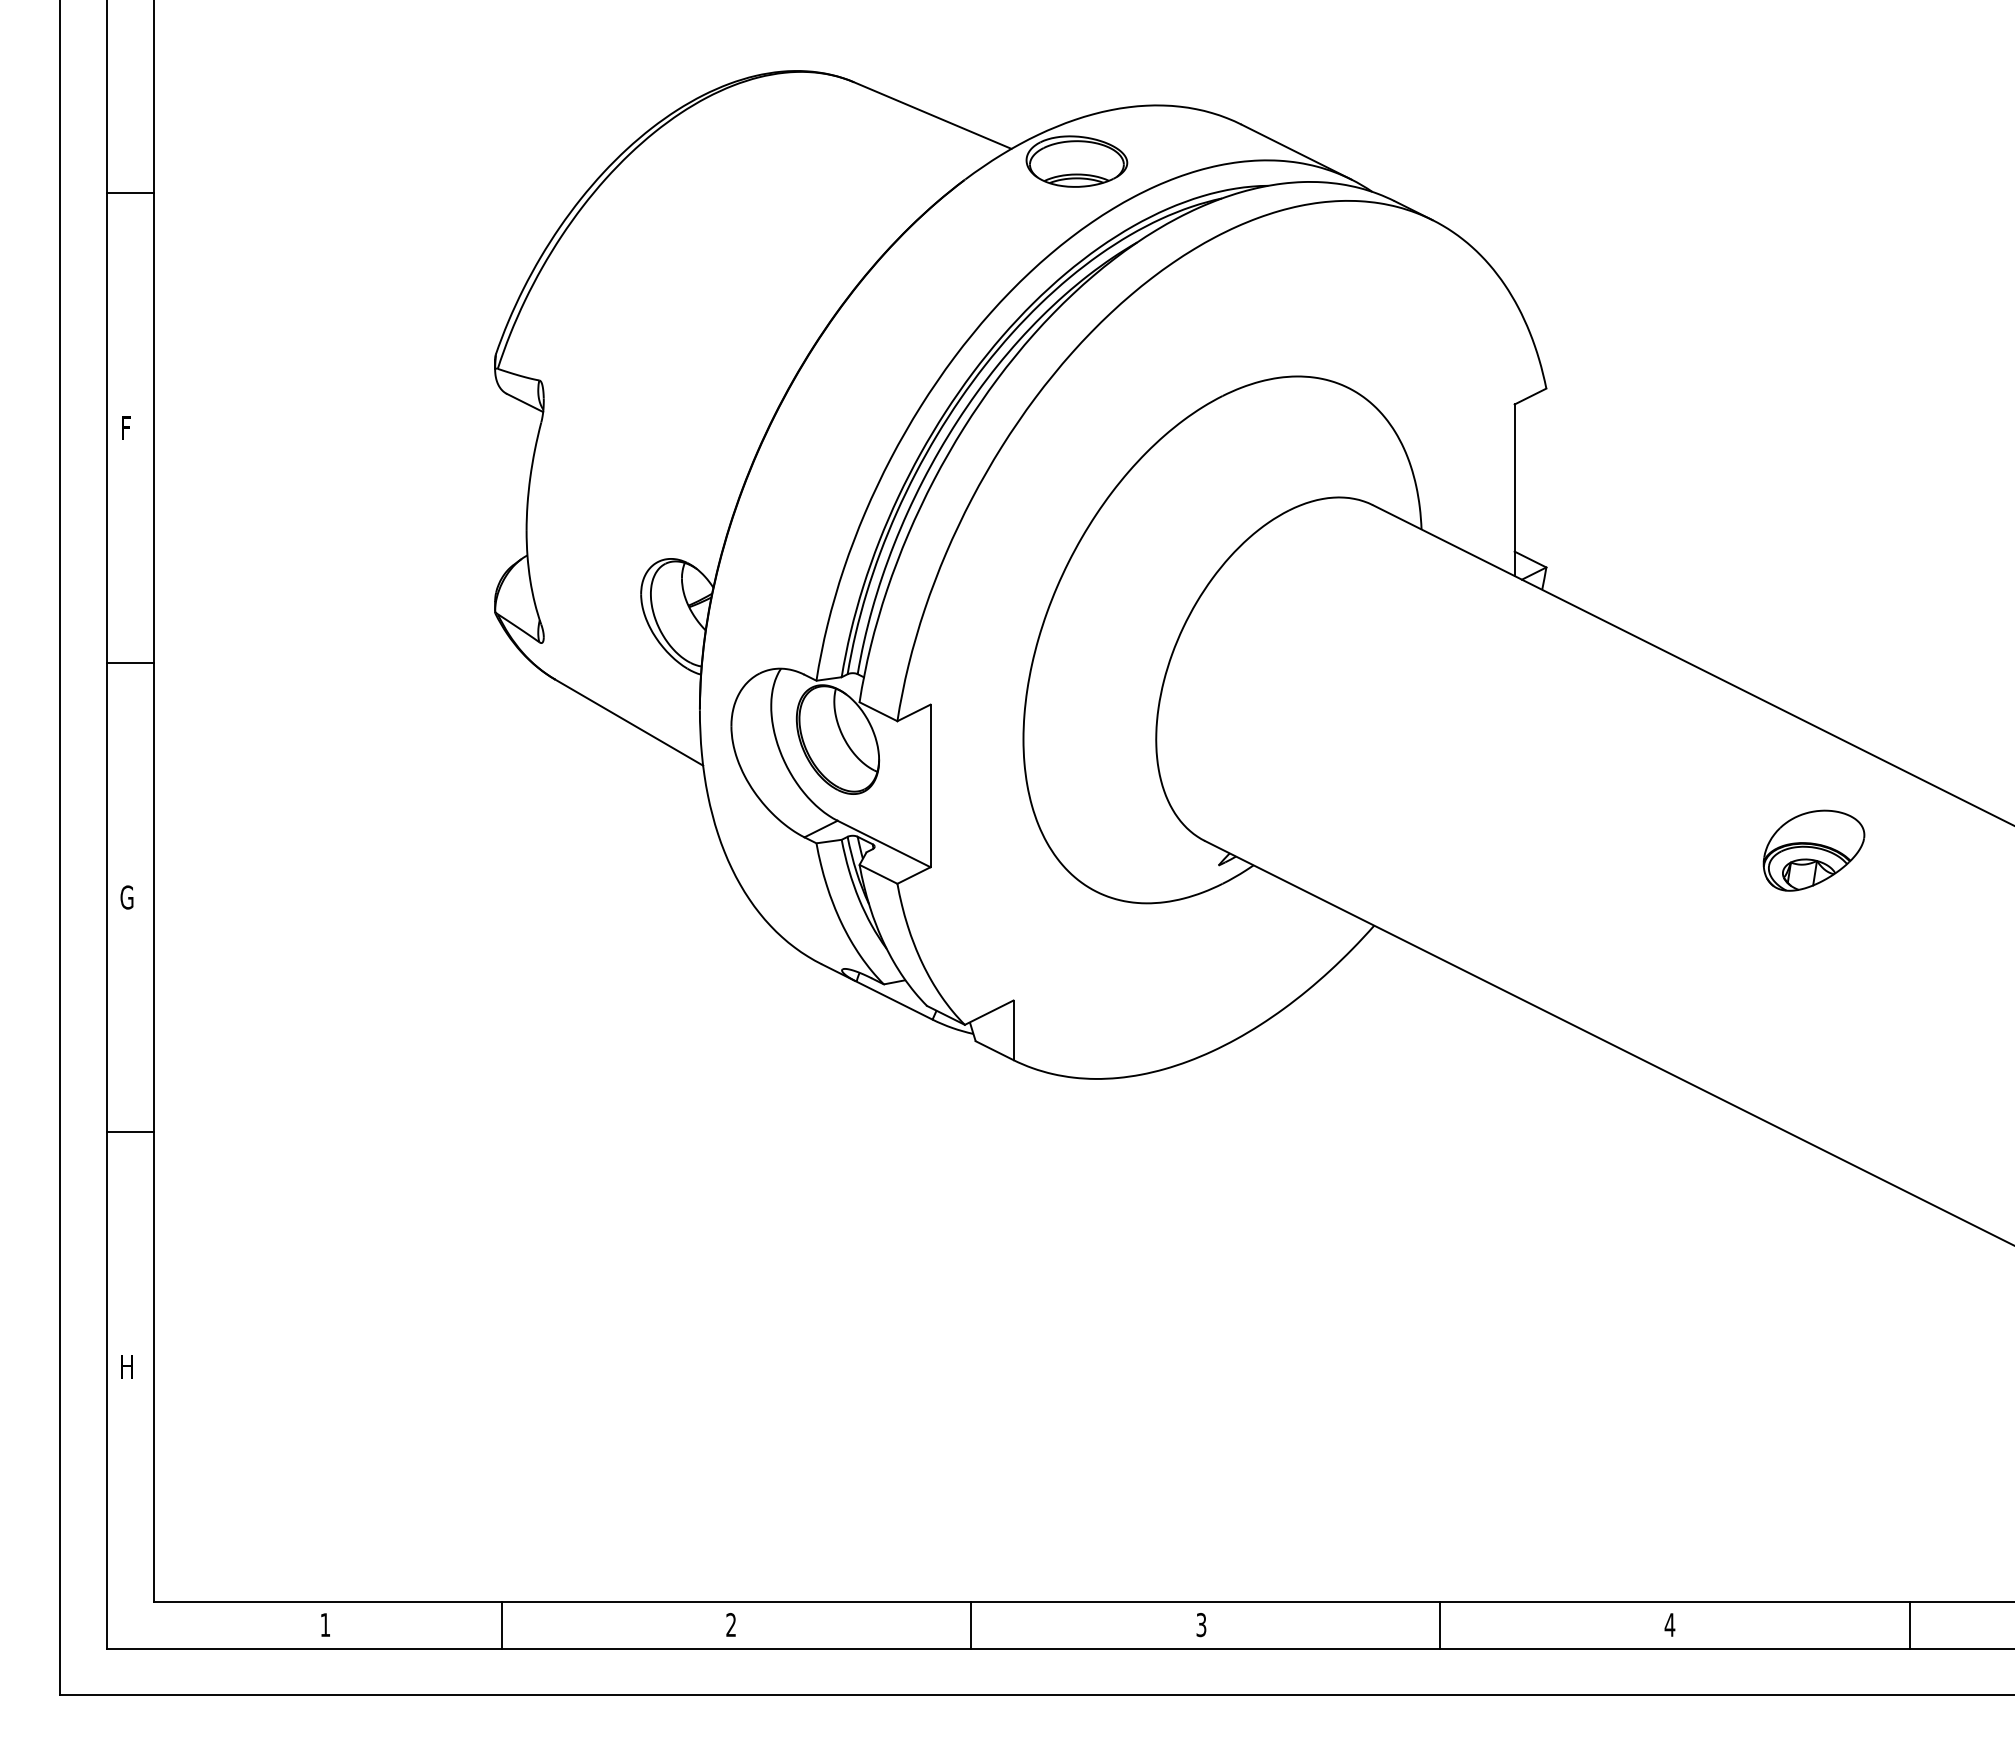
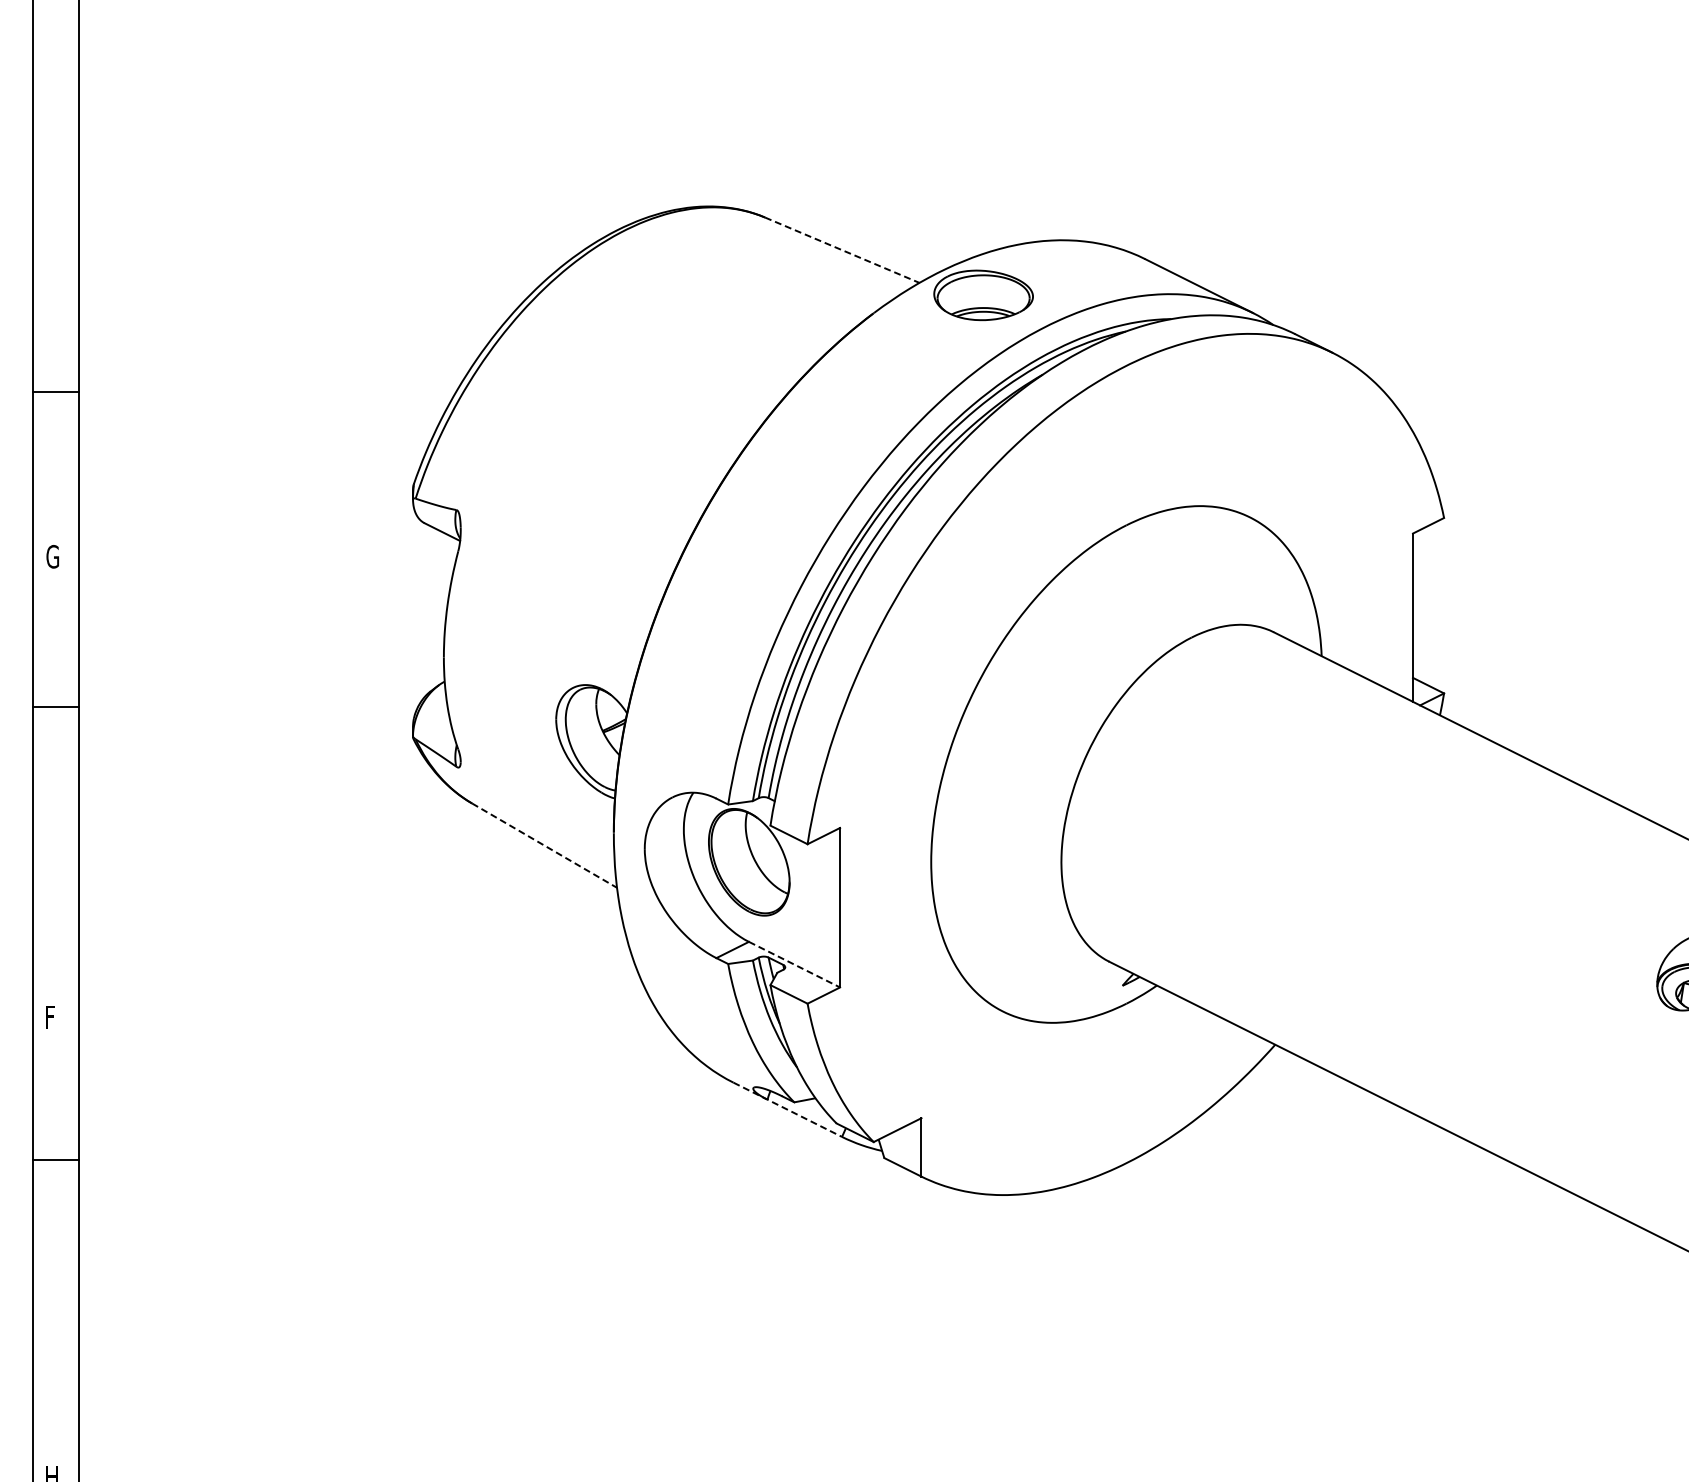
line: (933, 115) -> (842, 250), solid -> dashed
line: (130, 193) -> (55, 392), moved
text: (127, 428) -> (52, 557), F -> G
line: (130, 662) -> (55, 706), moved
line: (629, 722) -> (544, 845), solid -> dashed
line: (884, 844) -> (794, 965), solid -> dashed
text: (126, 897) -> (51, 1017), G -> F
line: (877, 991) -> (788, 1109), solid -> dashed
line: (130, 1132) -> (55, 1160), moved

